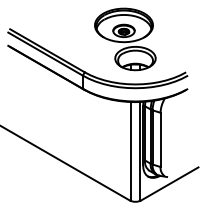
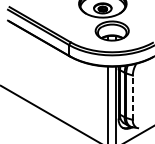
line: (160, 139) -> (132, 97), solid -> dashed

